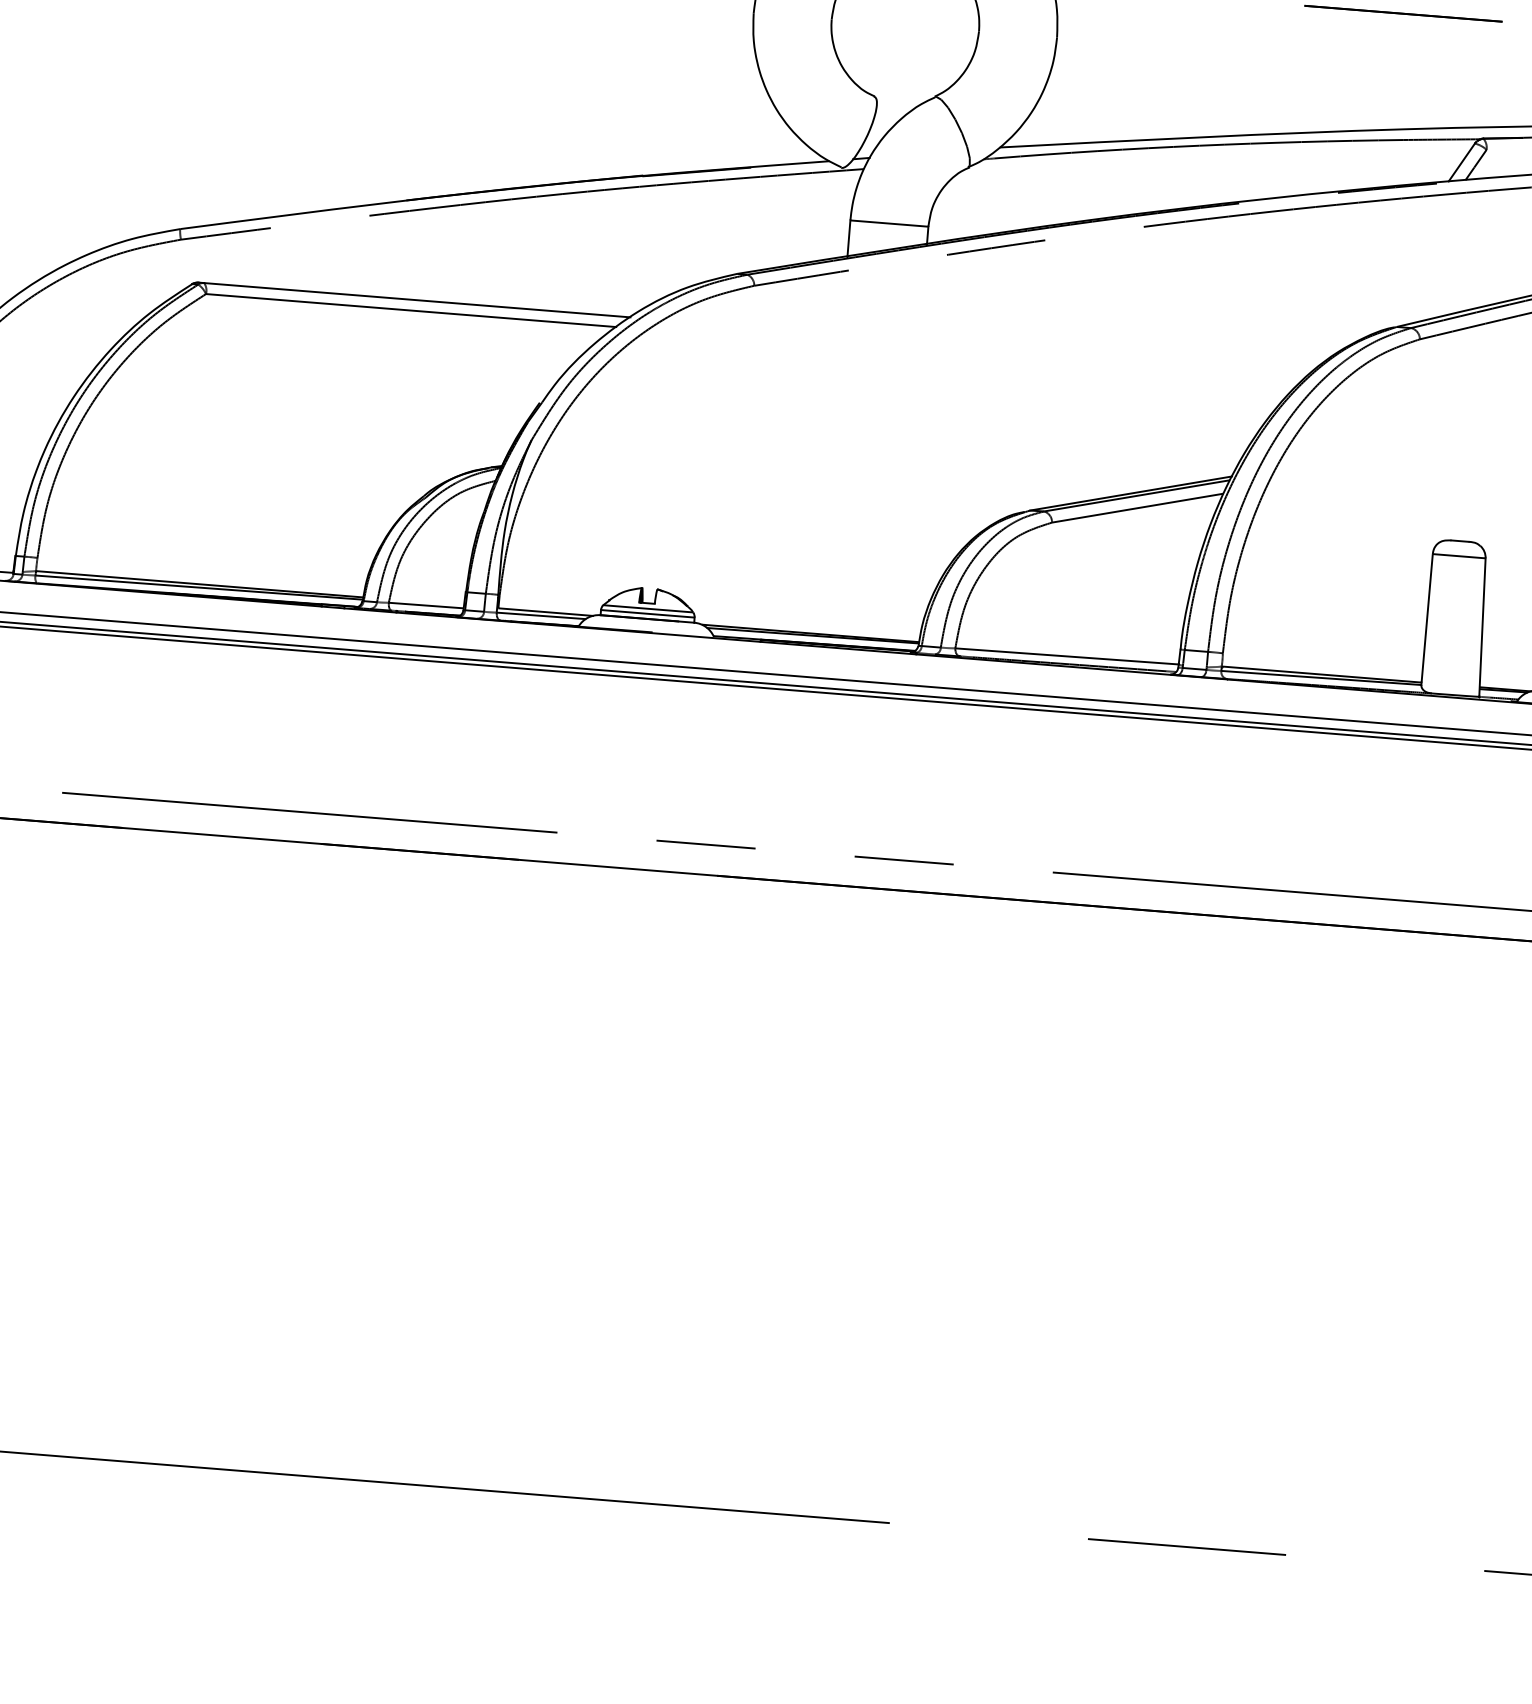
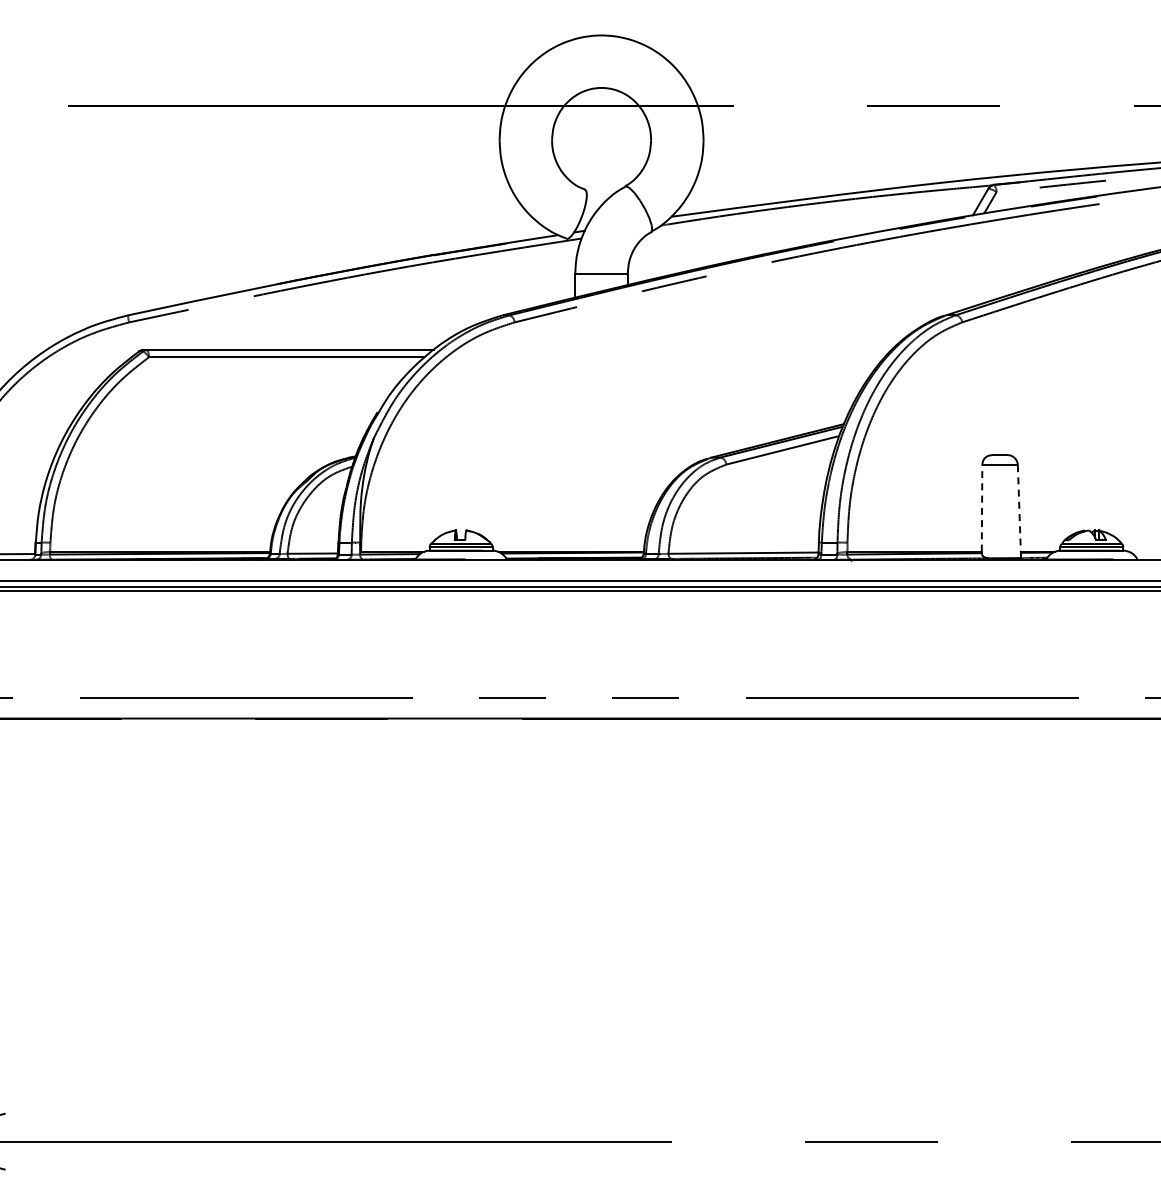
line: (1427, 617) -> (982, 507), solid -> dashed
line: (1482, 625) -> (1019, 510), solid -> dashed

